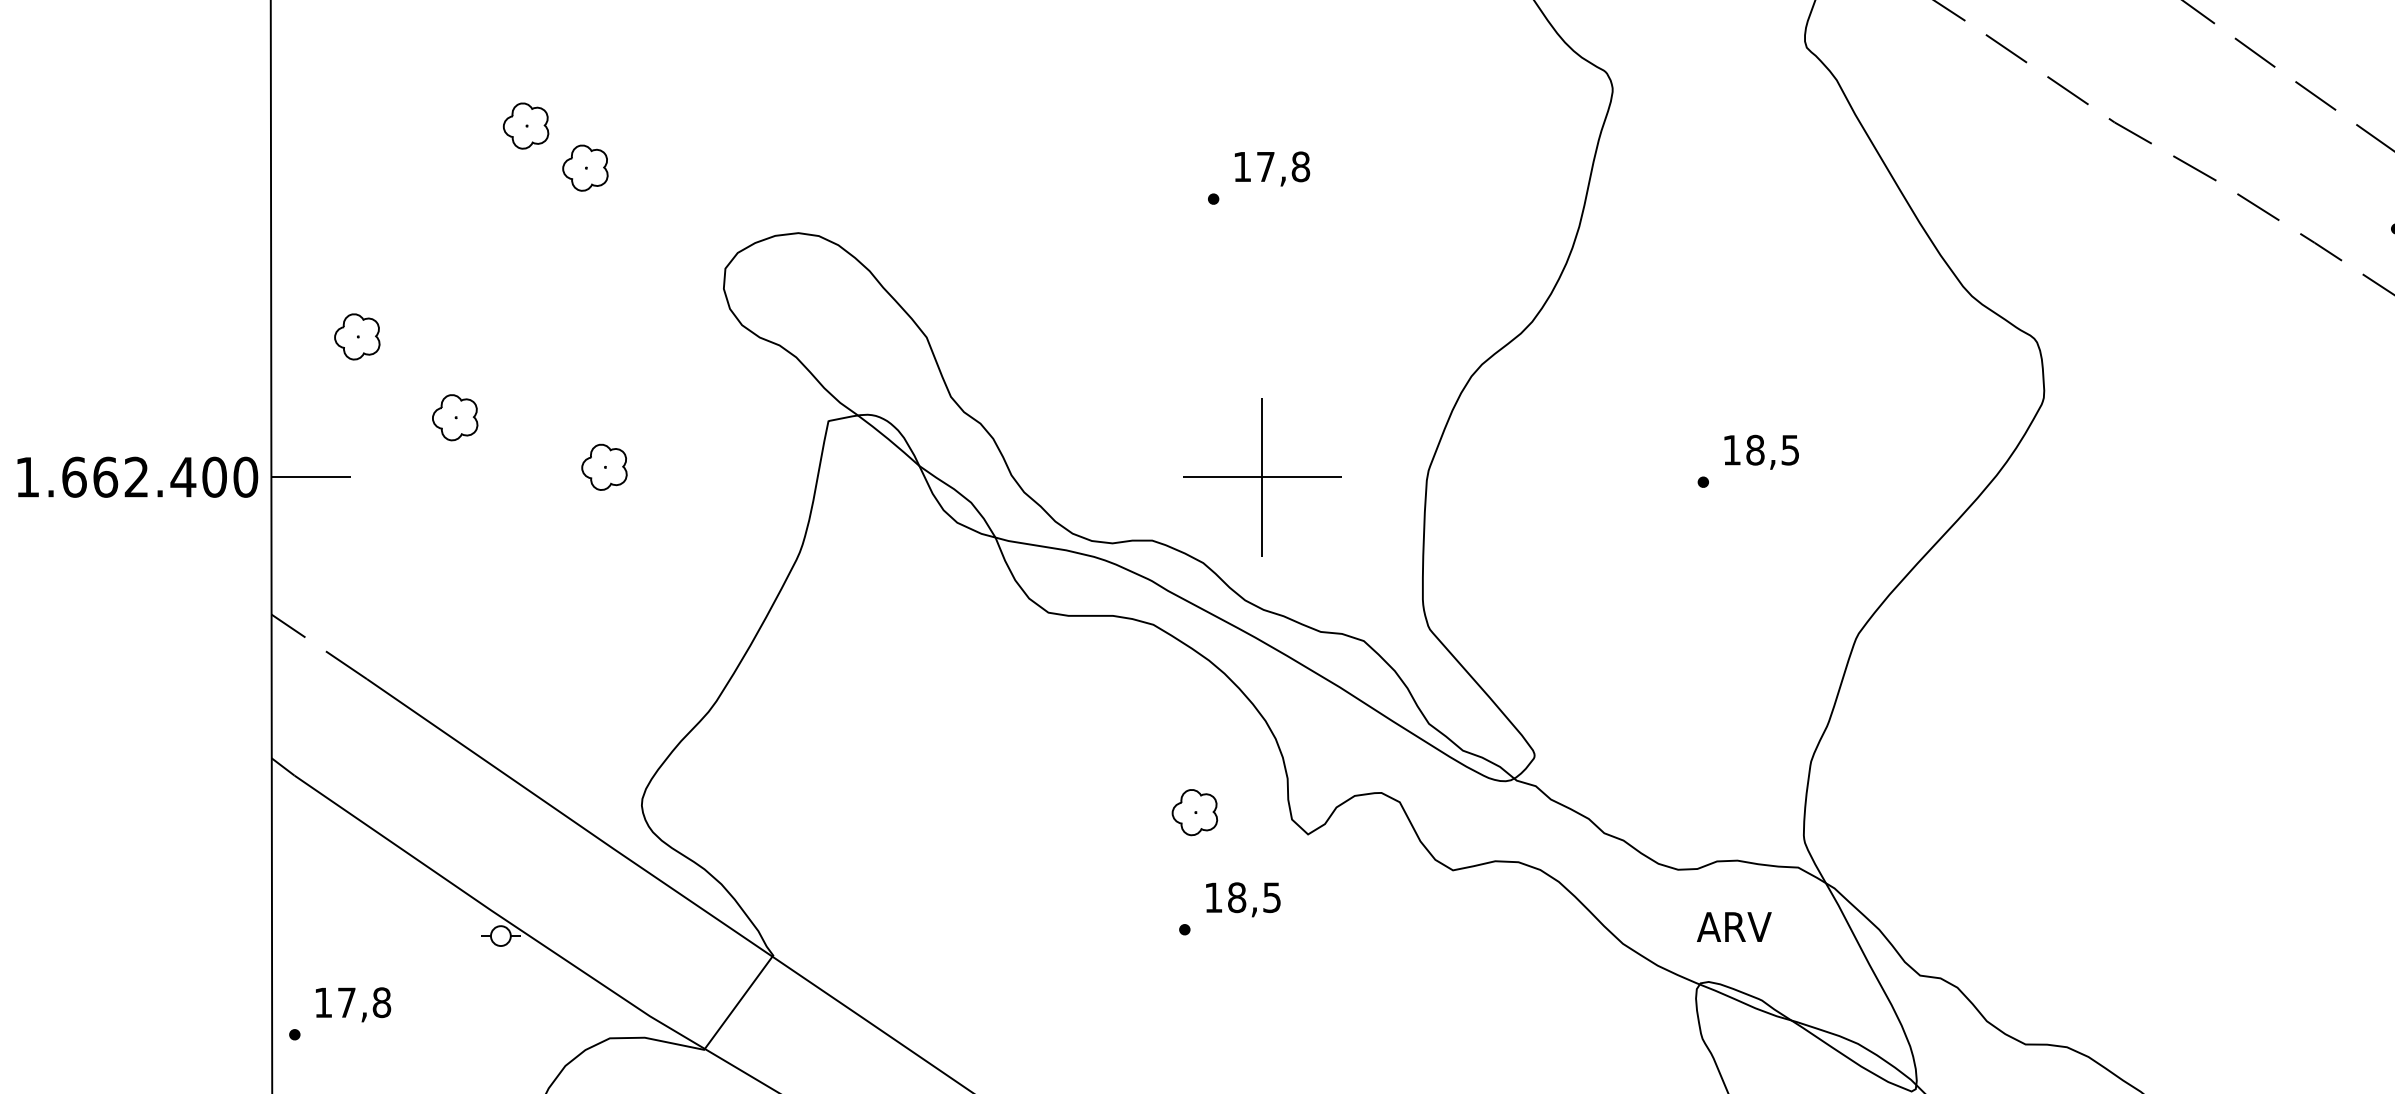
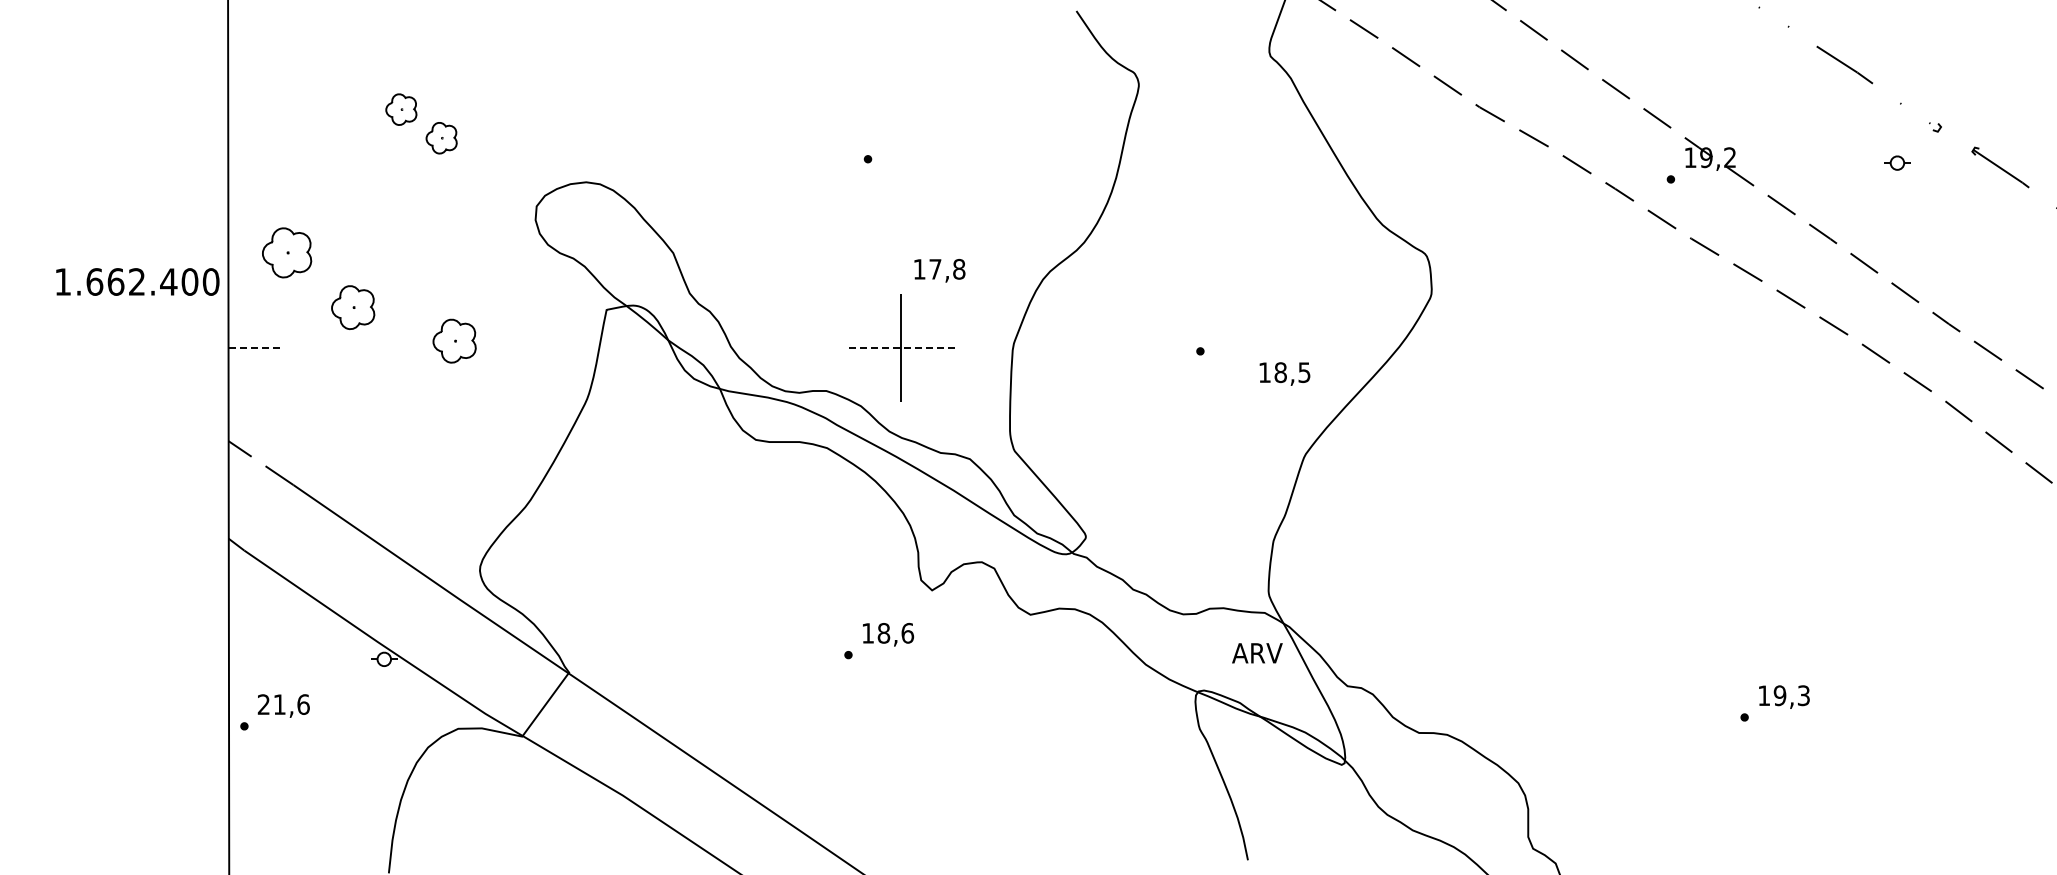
text: (1271, 168) -> (939, 270), moved
part: (356, 336) -> (286, 252), size x1.6
part: (455, 417) -> (353, 307), size x1.4
text: (1760, 451) -> (1284, 373), moved
part: (604, 467) -> (454, 341), size x1.4
text: (137, 476) -> (137, 281), moved
line: (311, 478) -> (255, 348), solid -> dashed
line: (1262, 478) -> (901, 348), solid -> dashed
part: (1195, 812) -> (855, 575), removed
text: (1271, 896) -> (907, 632), 18,5 -> 18,6
text: (1734, 927) -> (1257, 653), moved
text: (352, 1002) -> (283, 704), 17,8 -> 21,6

